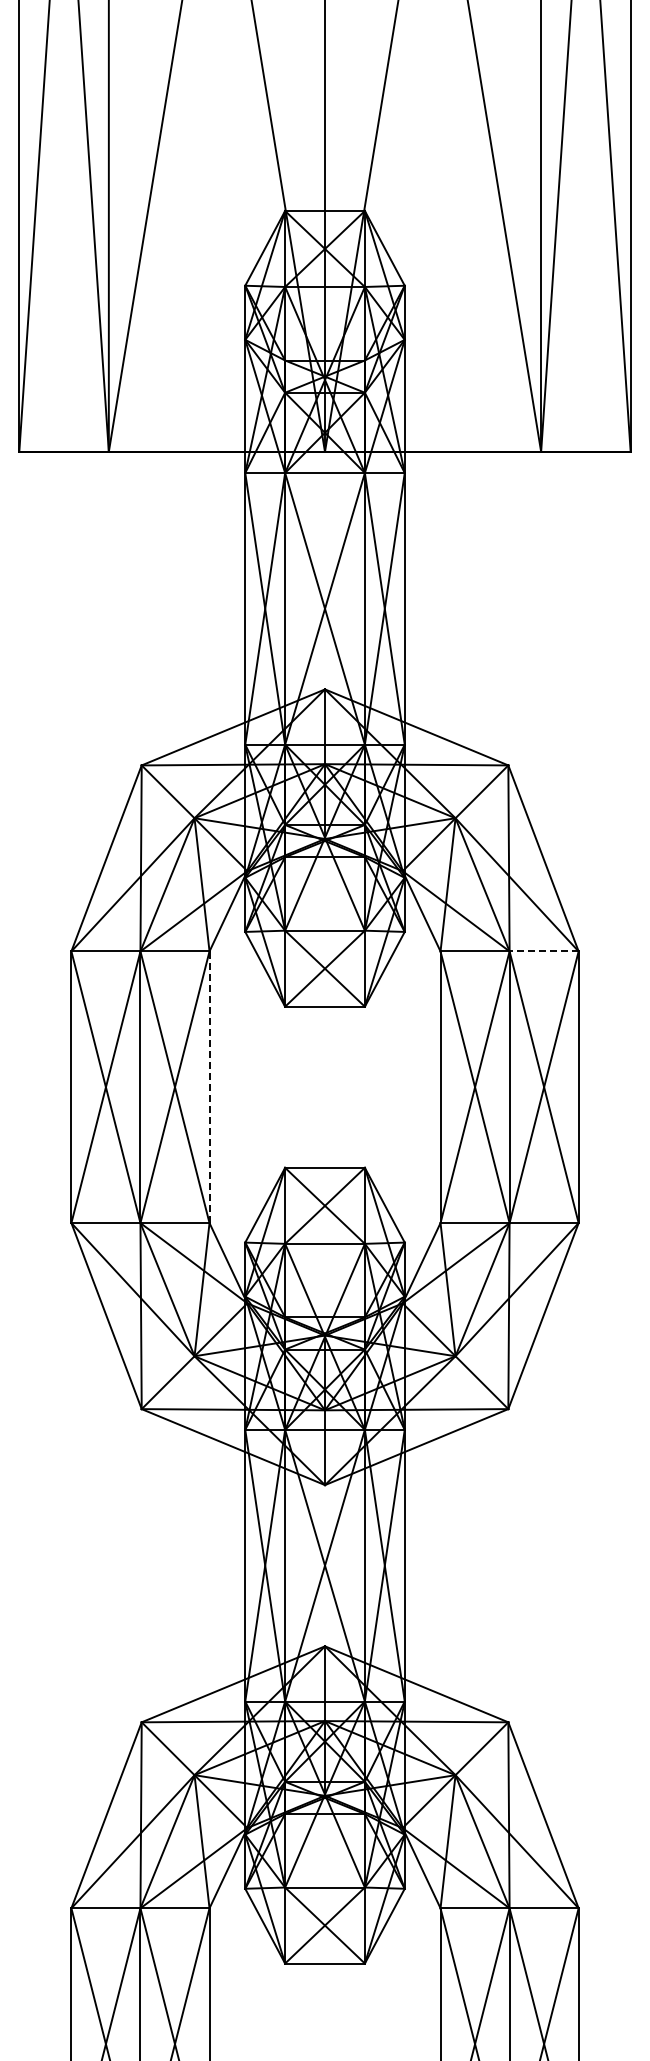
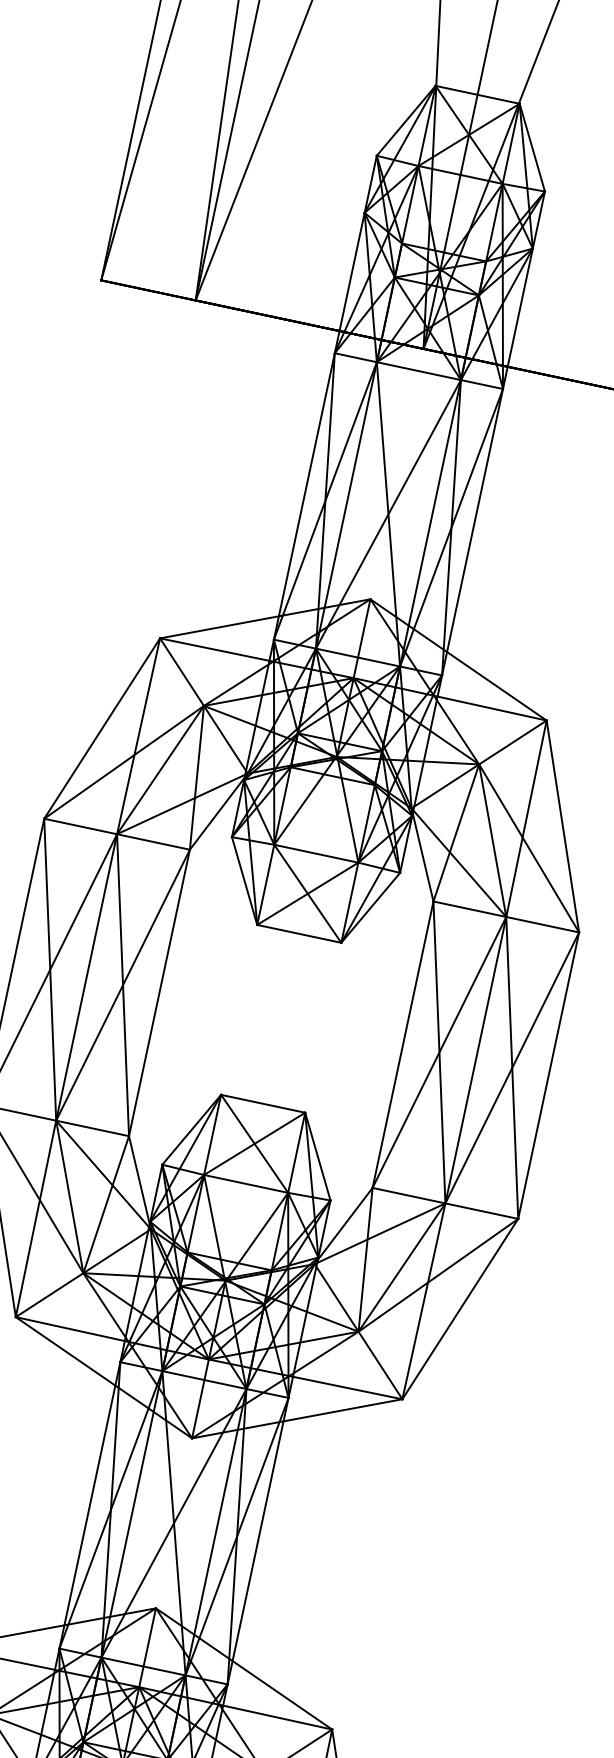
line: (544, 951) -> (543, 924), dashed -> solid
line: (209, 1087) -> (159, 993), dashed -> solid

